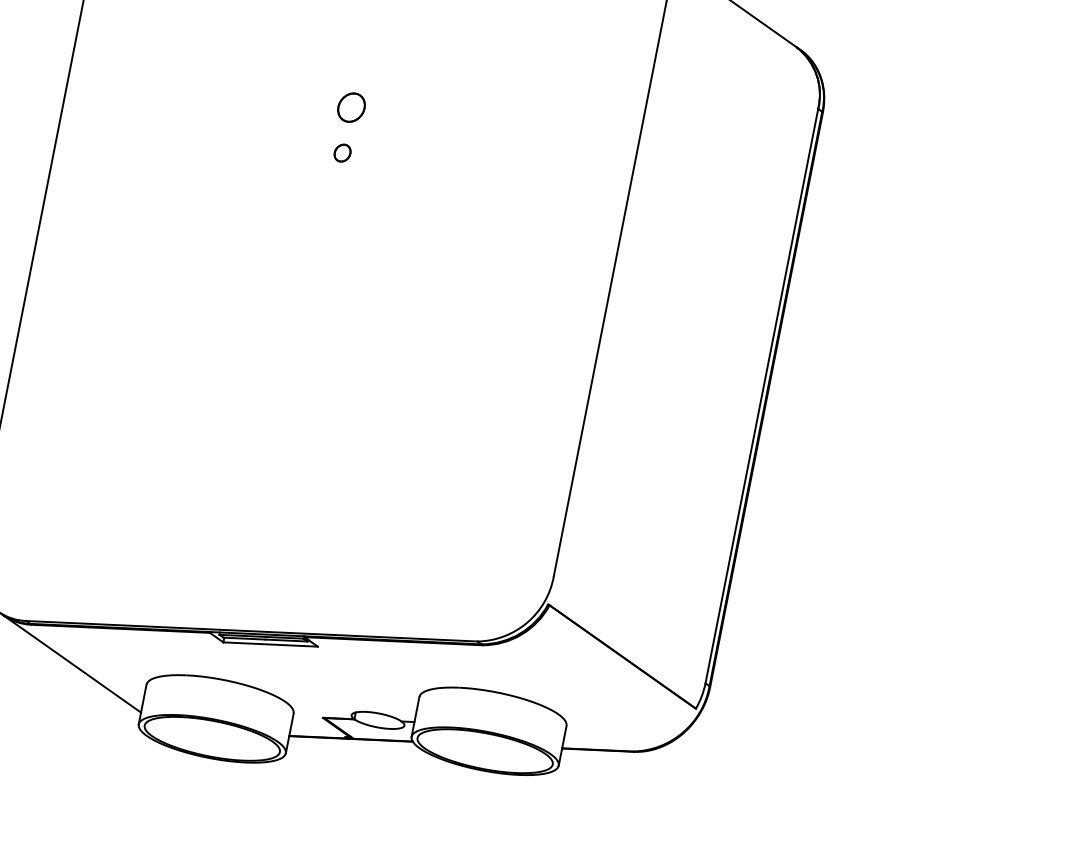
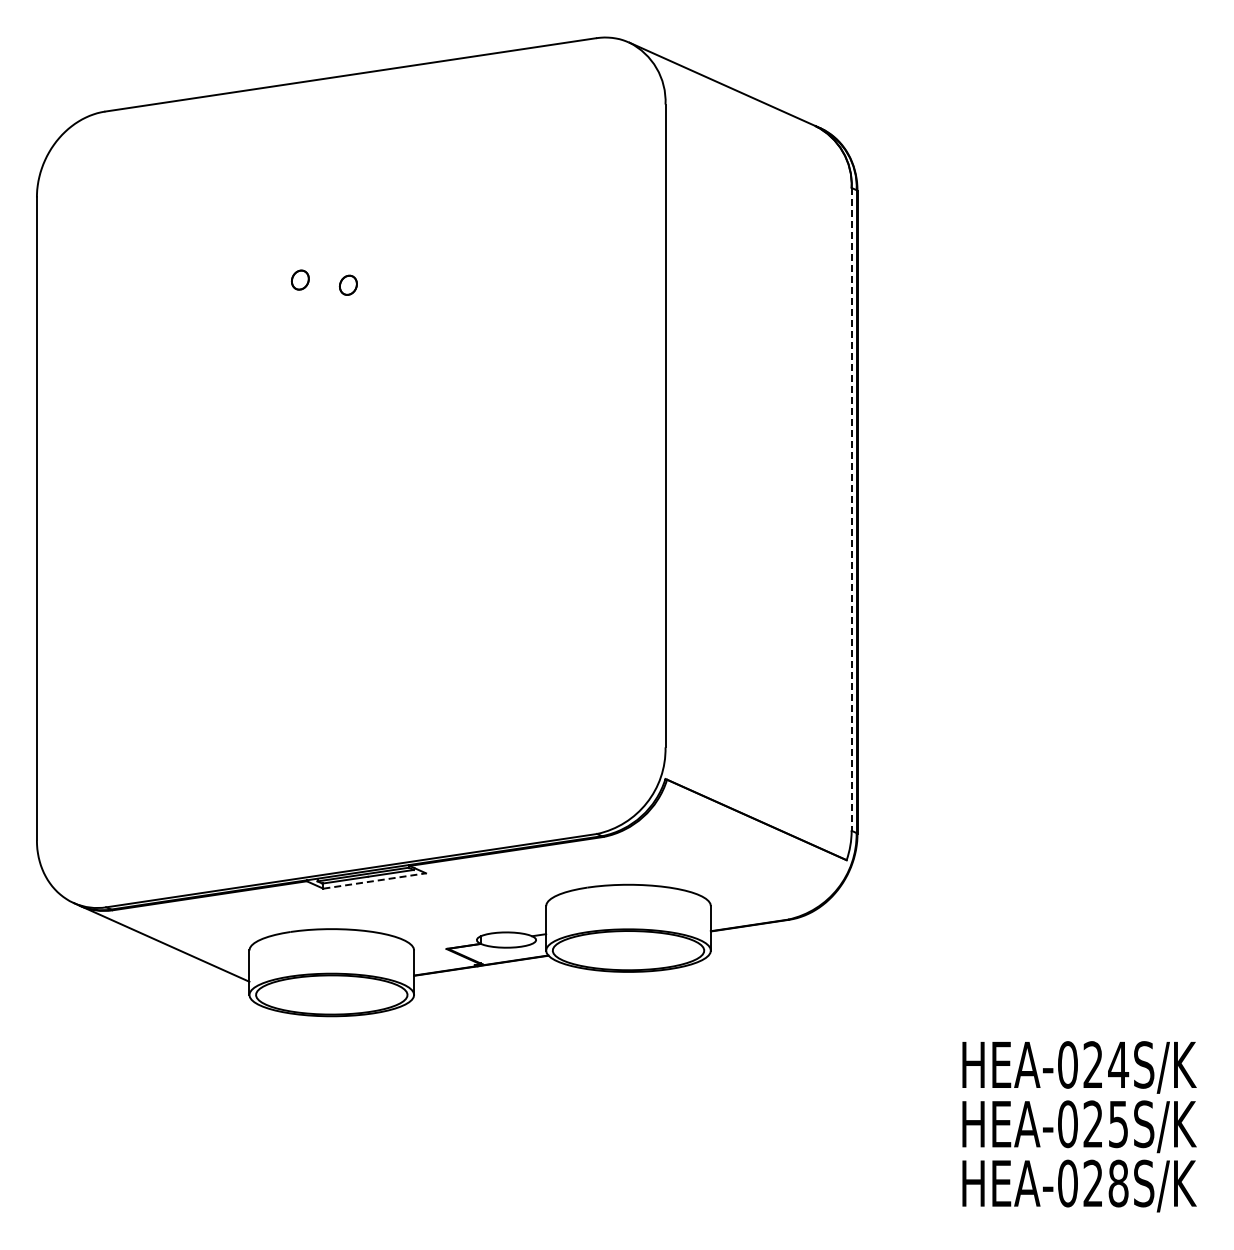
part: (351, 107) -> (348, 285), size x0.6
part: (342, 152) -> (300, 279), moved
line: (761, 396) -> (851, 509), solid -> dashed
line: (270, 644) -> (374, 881), solid -> dashed

